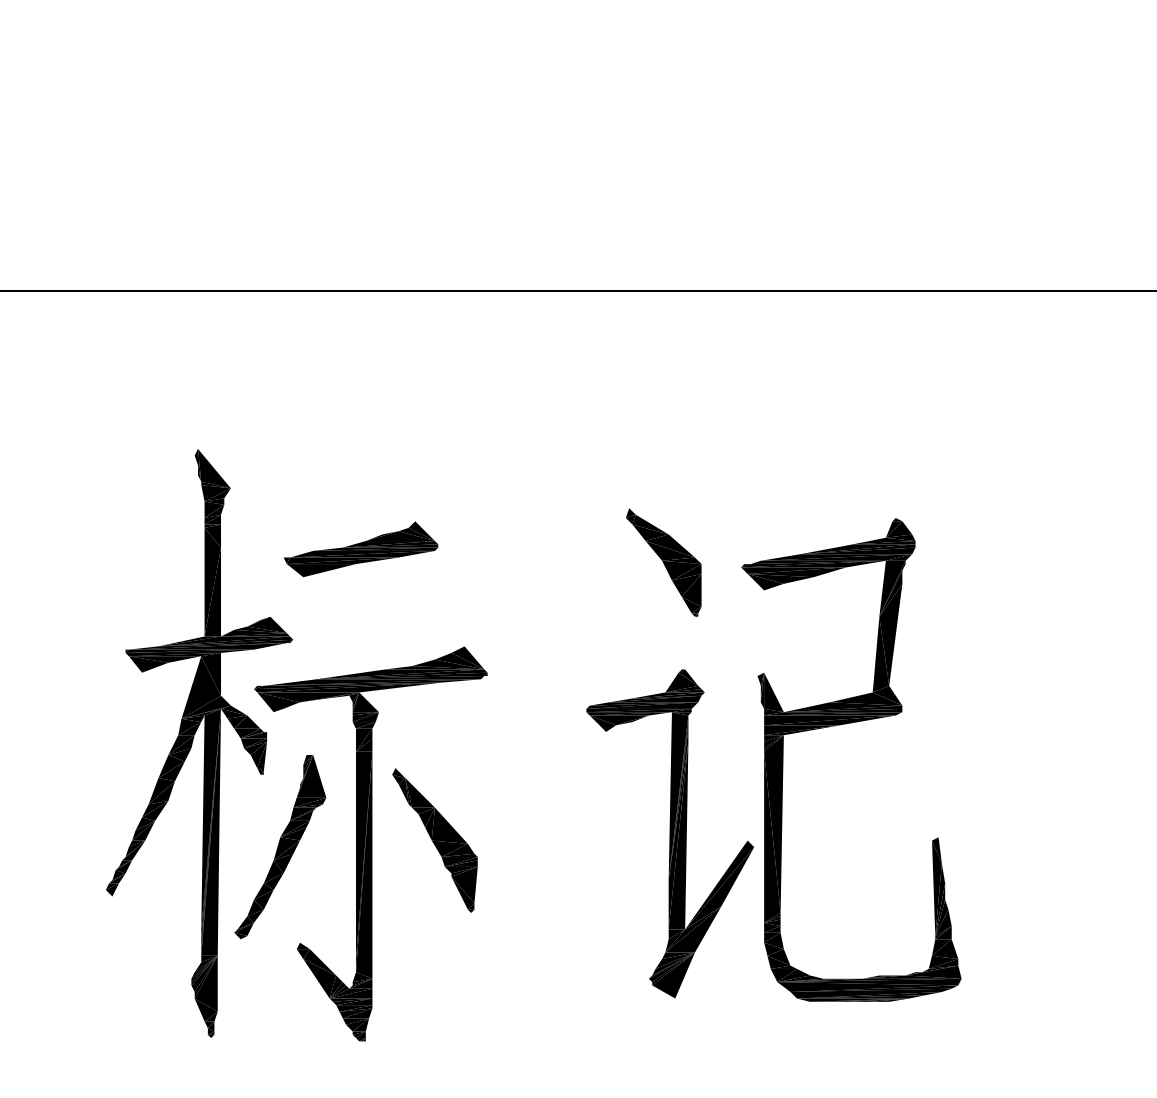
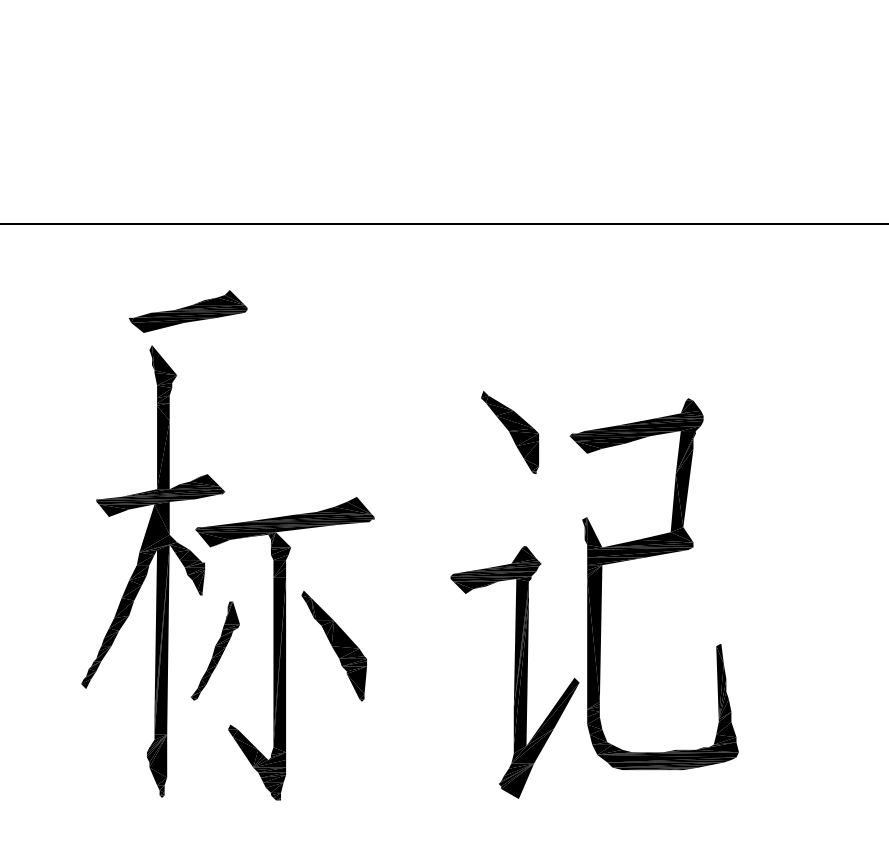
part: (360, 549) -> (187, 311), moved
part: (669, 833) -> (514, 672), moved
part: (280, 846) -> (215, 650), size x0.7

